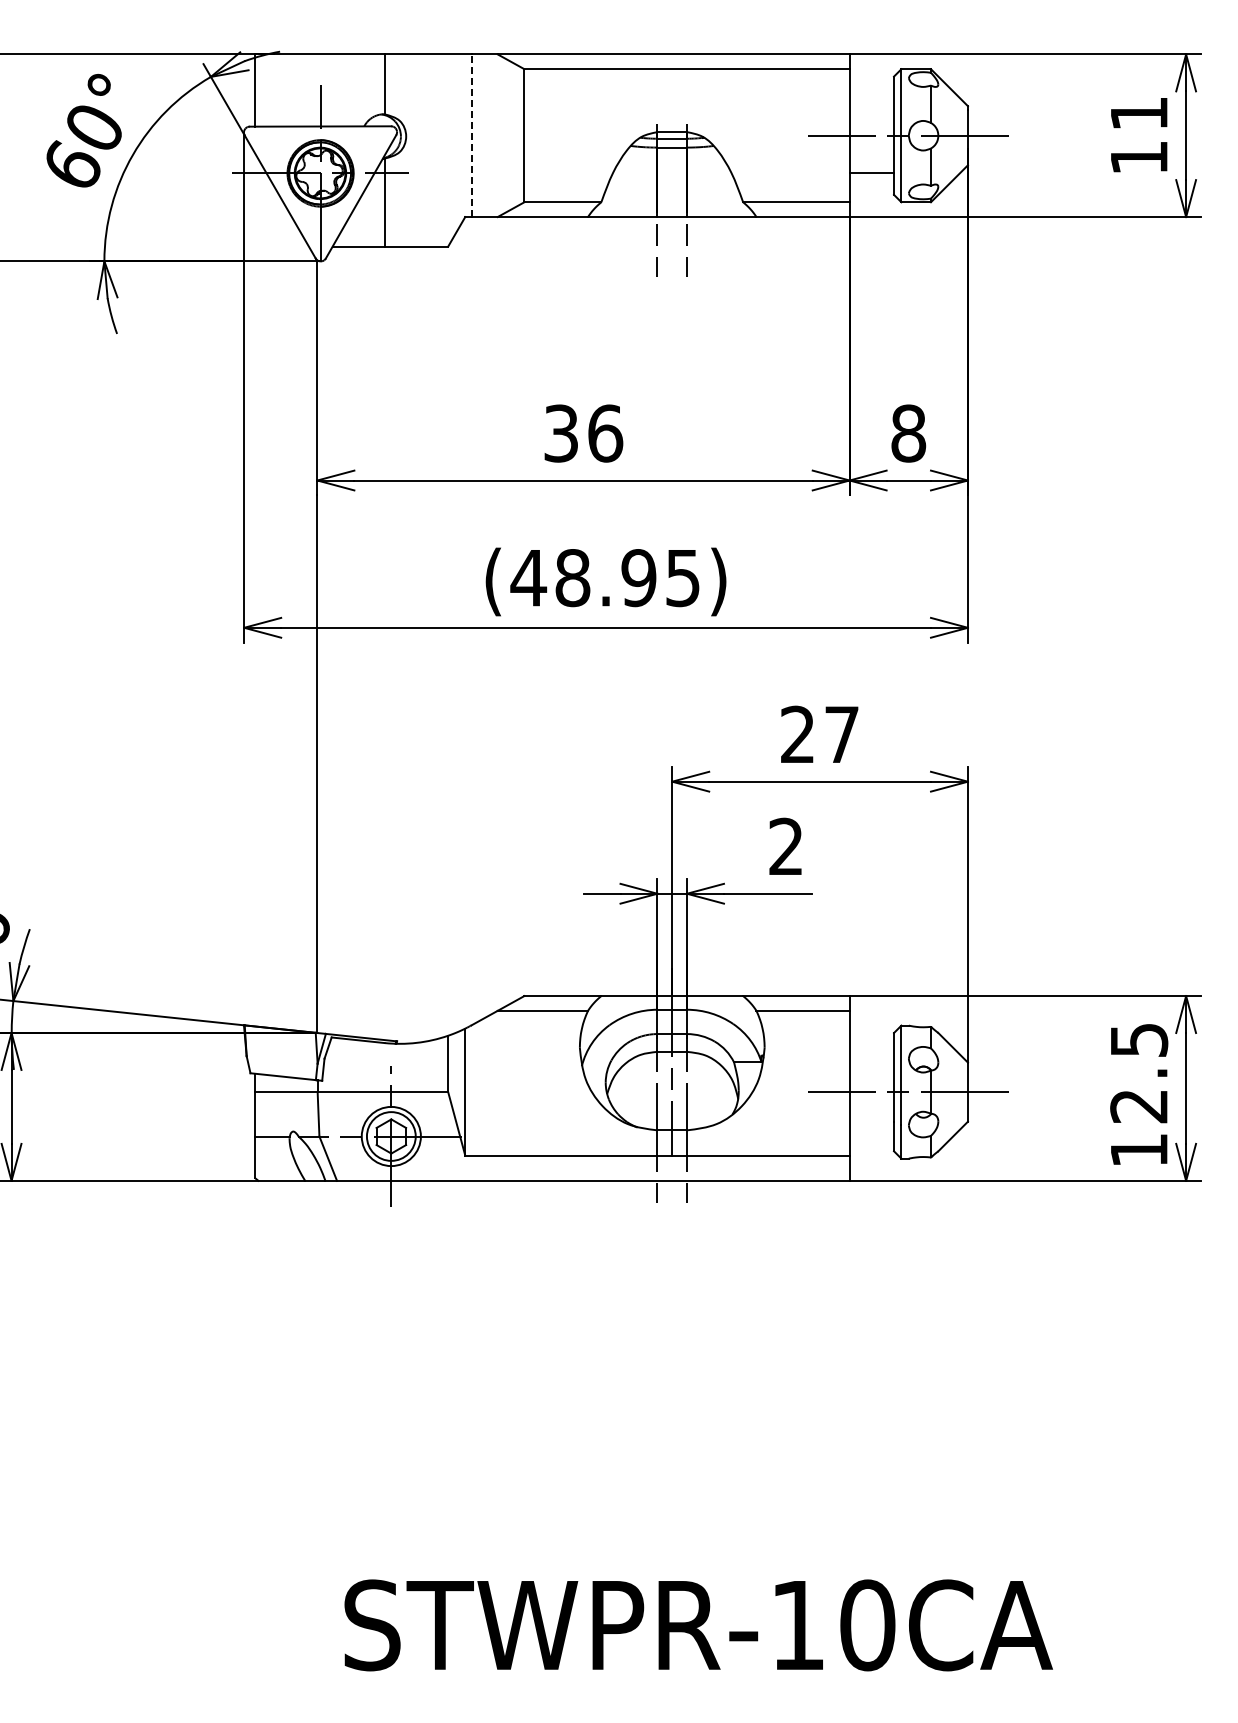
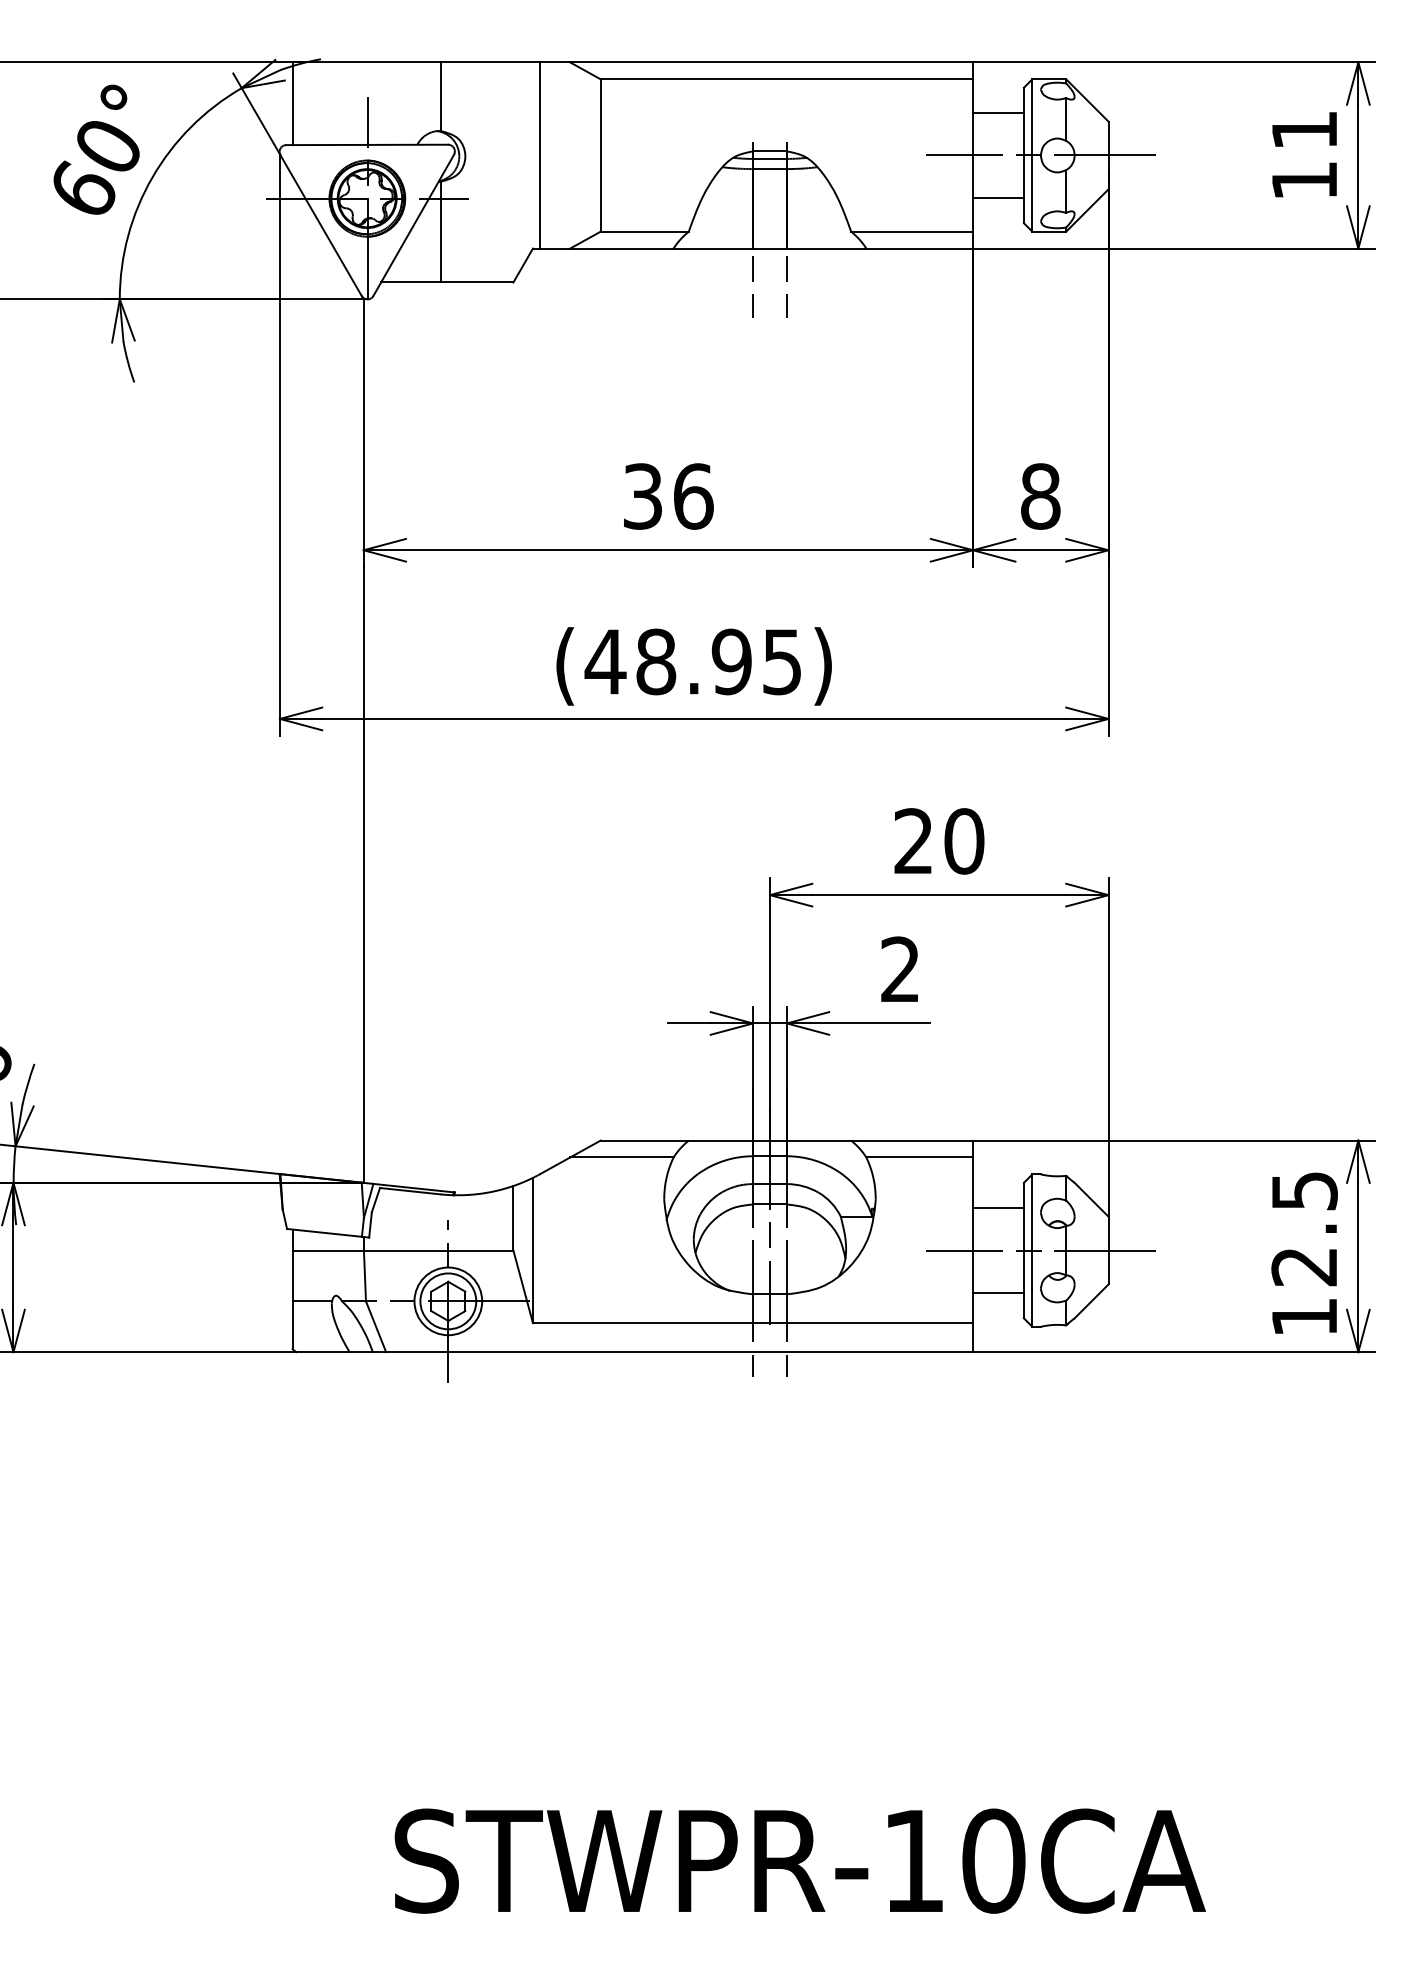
line: (871, 98) -> (998, 112), added
line: (471, 135) -> (540, 155), dashed -> solid
text: (841, 734) -> (963, 841), 27 -> 20
line: (871, 1055) -> (998, 1208), added
line: (871, 1129) -> (998, 1293), added

